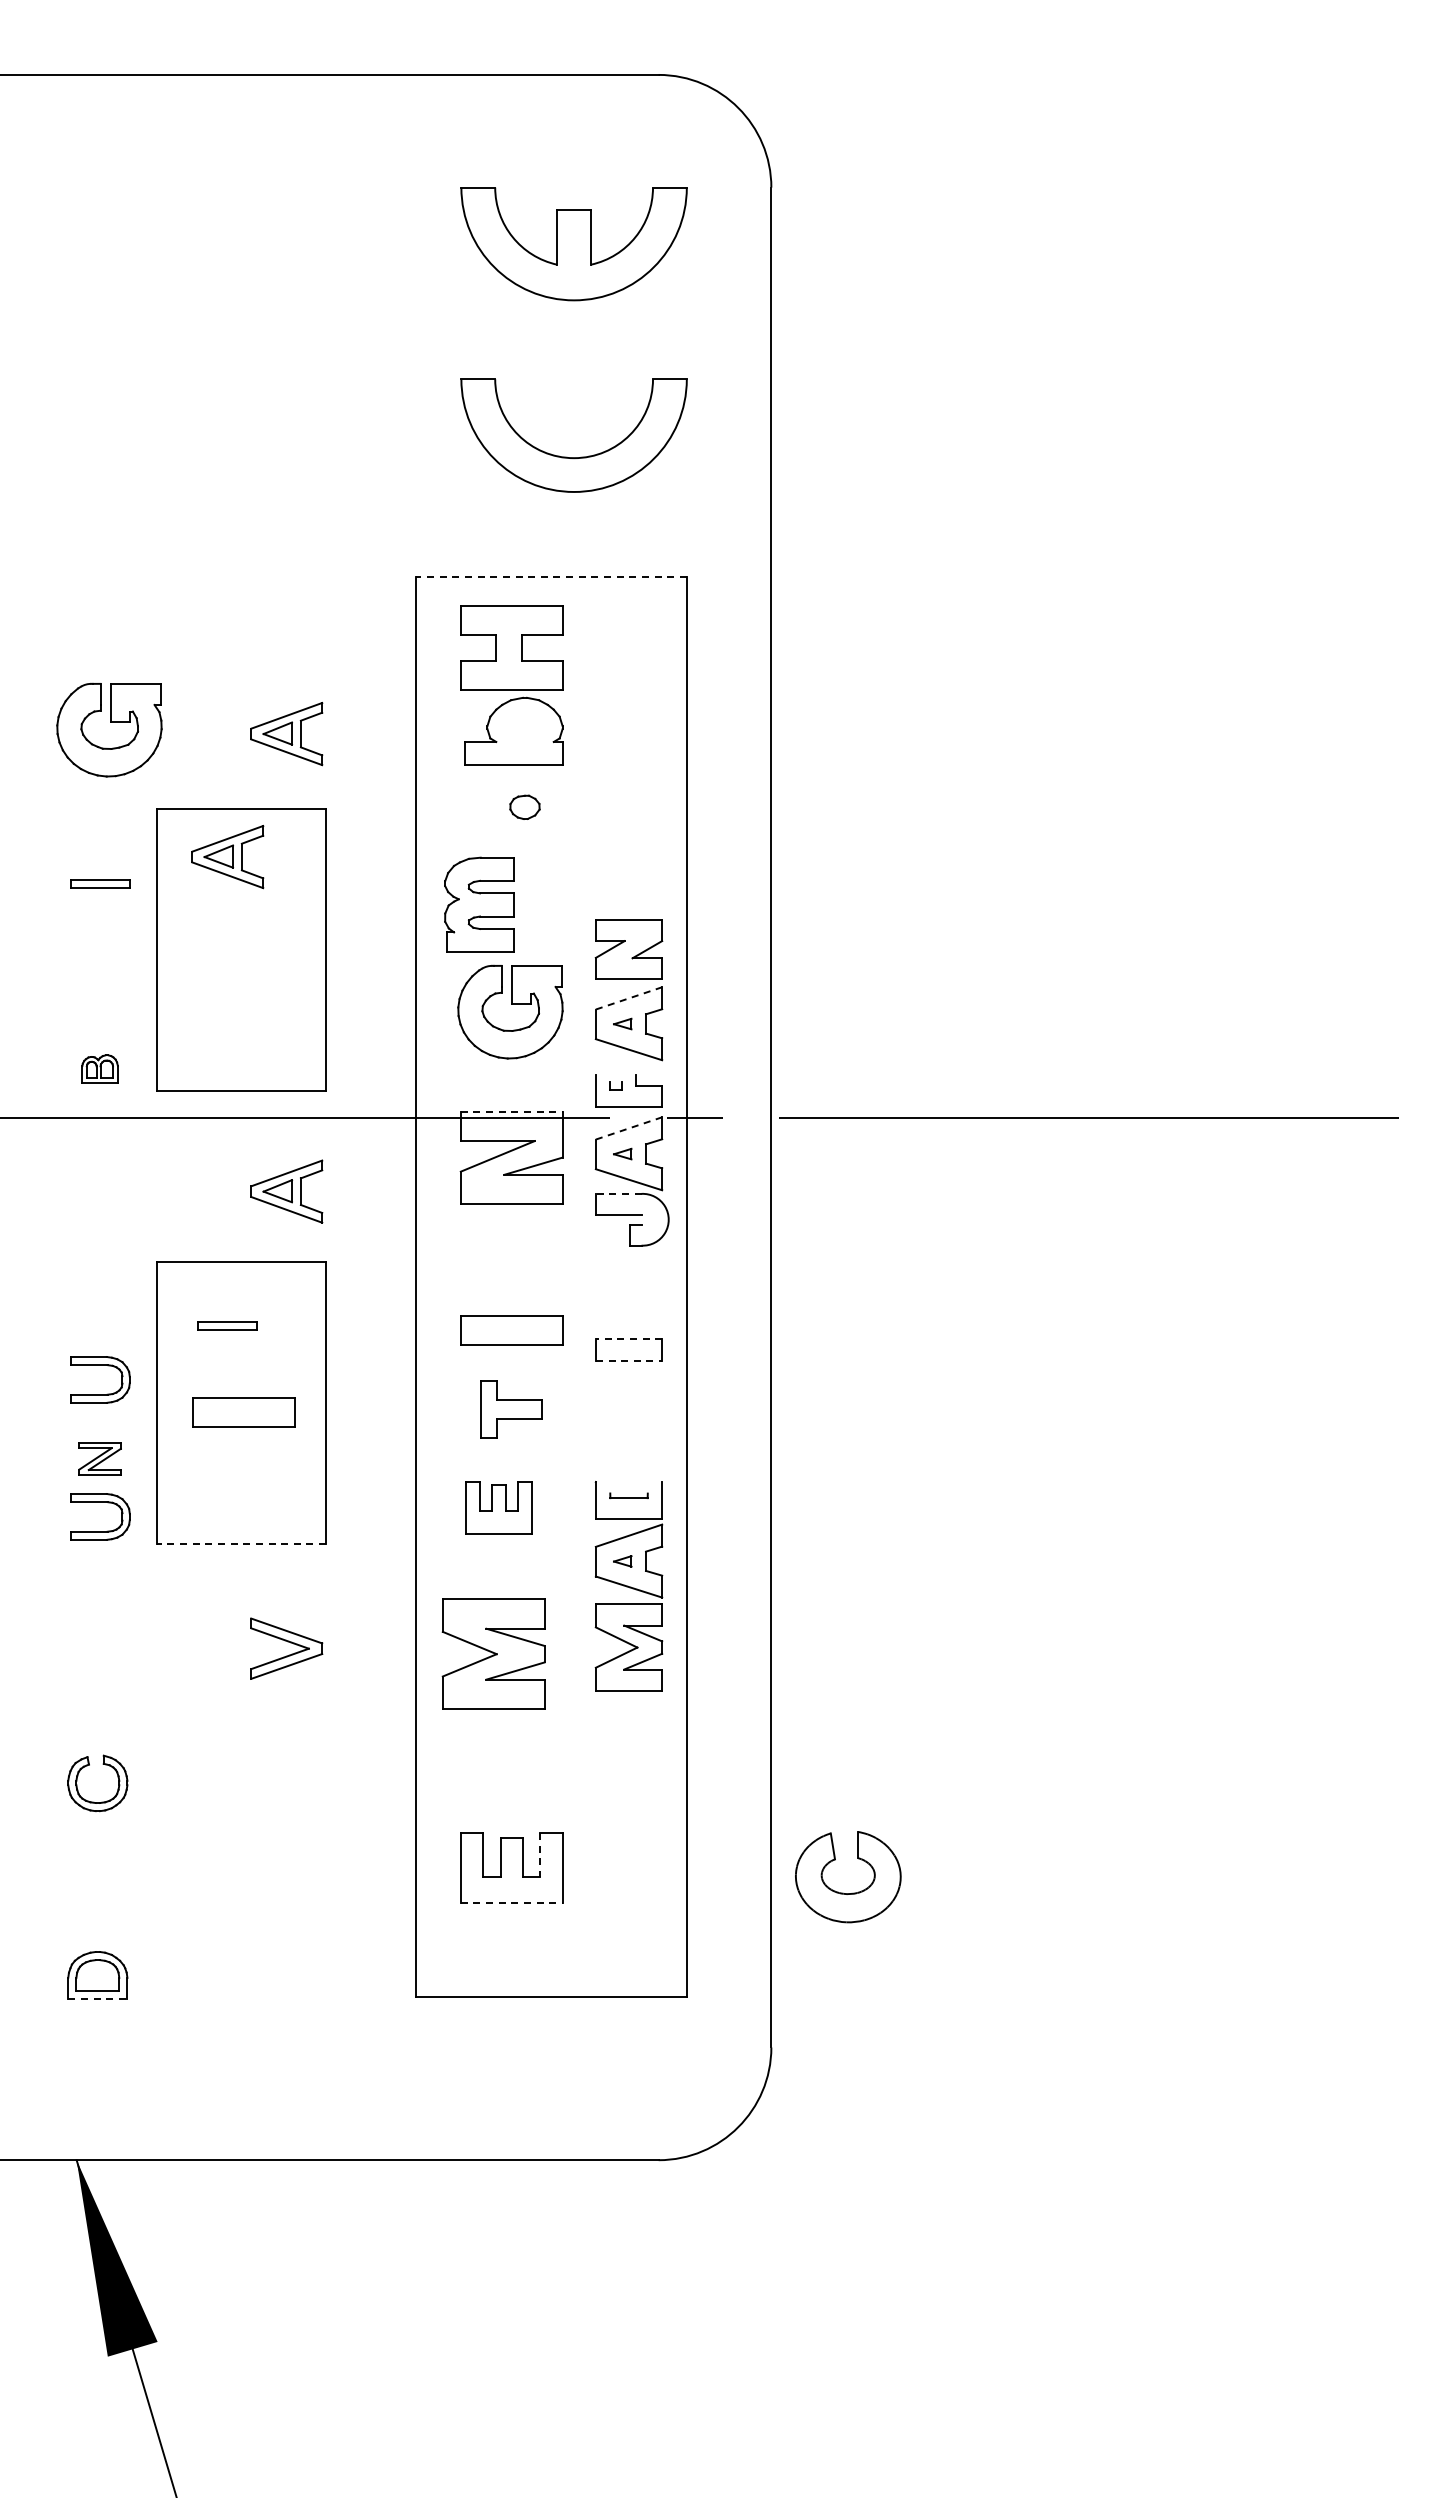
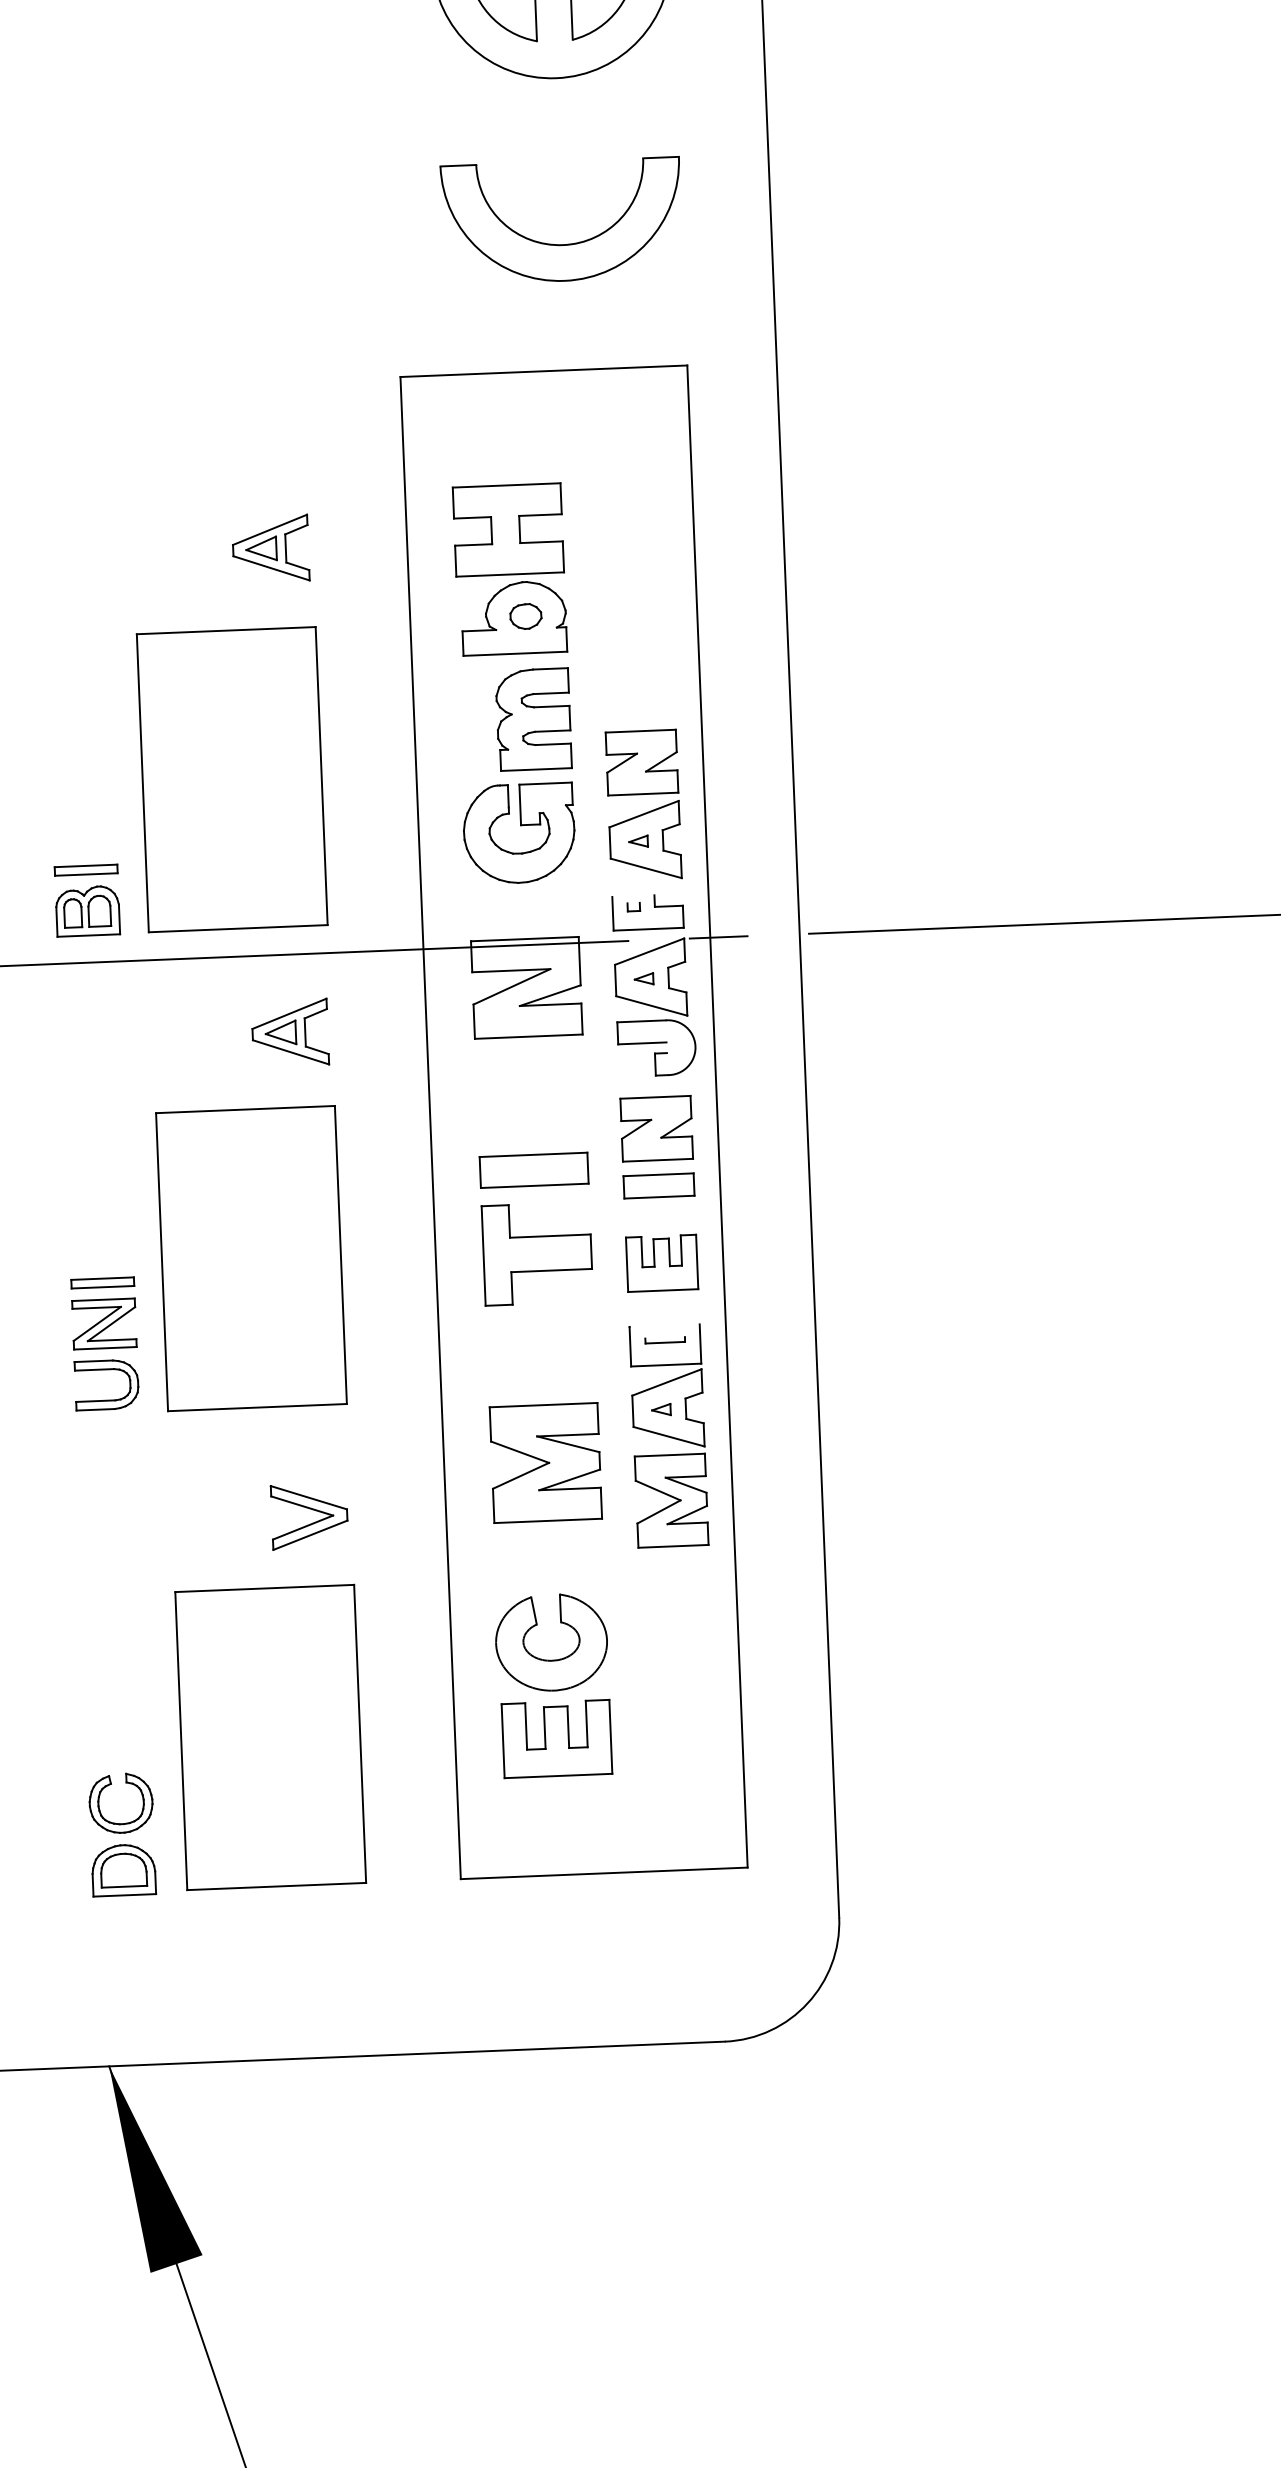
line: (551, 576) -> (544, 371), dashed -> solid
part: (511, 685) -> (509, 569), moved
part: (110, 722) -> (83, 544), removed
part: (227, 857) -> (213, 682), removed
part: (100, 883) -> (86, 869), moved
part: (479, 904) -> (533, 719), moved
line: (629, 998) -> (644, 814), dashed -> solid
part: (99, 1068) -> (87, 910), size x1.67
line: (511, 1111) -> (524, 938), dashed -> solid
line: (629, 1128) -> (650, 951), dashed -> solid
line: (618, 1193) -> (641, 1020), dashed -> solid
part: (628, 1295) -> (656, 1128), added
part: (227, 1325) -> (102, 1281), moved
line: (628, 1339) -> (658, 1174), dashed -> solid
line: (629, 1360) -> (659, 1197), dashed -> solid
part: (100, 1365) -> (100, 1224), removed
part: (511, 1409) -> (537, 1253), size x1.67
part: (243, 1412) -> (253, 1268), removed
part: (99, 1458) -> (103, 1323), size x1.43
part: (498, 1507) -> (661, 1262), moved
line: (241, 1543) -> (257, 1407), dashed -> solid
part: (493, 1653) -> (545, 1462), moved
part: (93, 1801) -> (117, 1822), moved
part: (241, 1855) -> (270, 1737), added
line: (540, 1855) -> (586, 1724), dashed -> solid
part: (852, 1892) -> (556, 1658), moved
line: (511, 1903) -> (558, 1776), dashed -> solid
line: (97, 1999) -> (124, 1895), dashed -> solid

